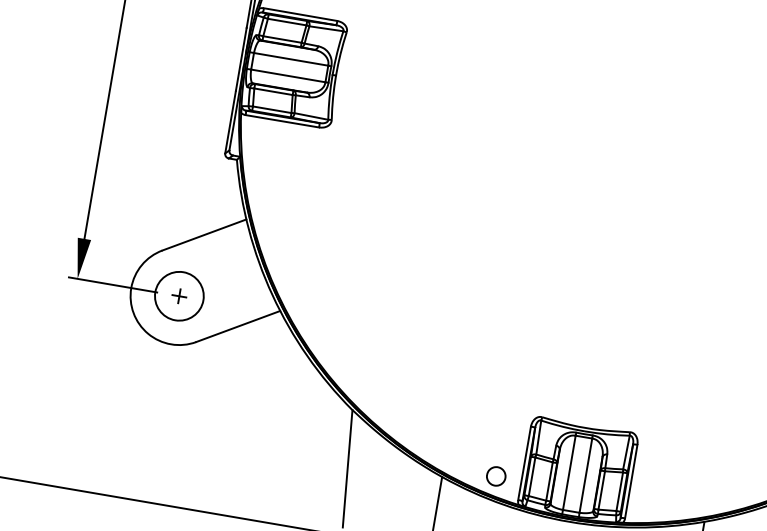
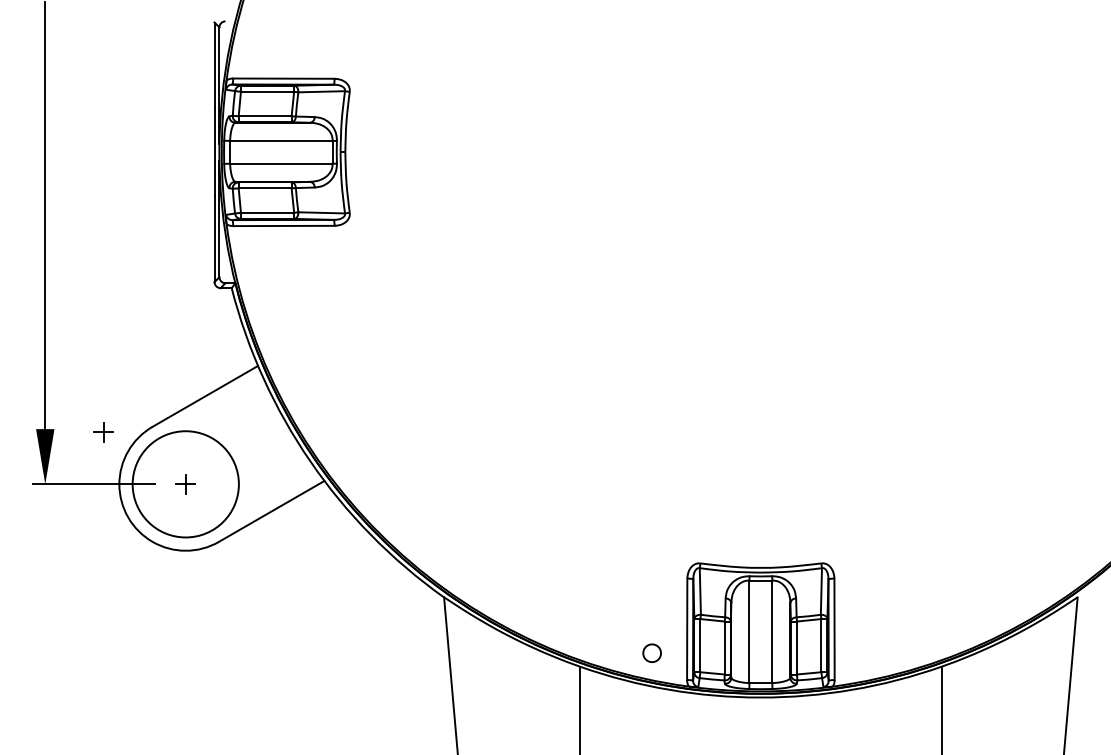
part: (126, 248) -> (103, 432), added
circle: (179, 296) -> (185, 484), size x1.6
part: (495, 475) -> (651, 652), size x0.7

